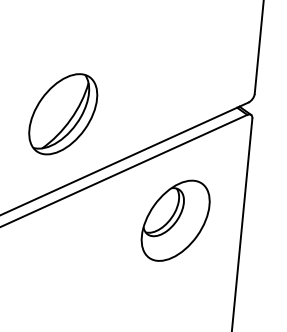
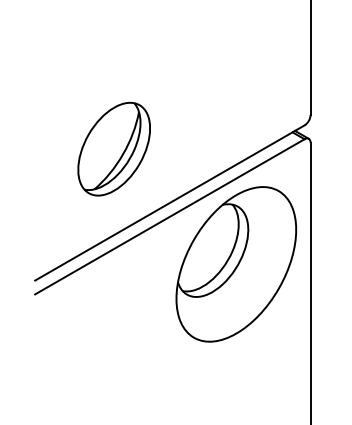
part: (62, 113) -> (113, 148), moved
part: (175, 220) -> (236, 264), size x1.67

